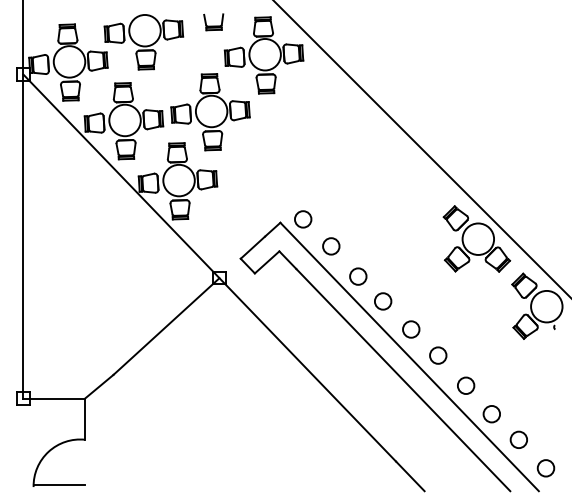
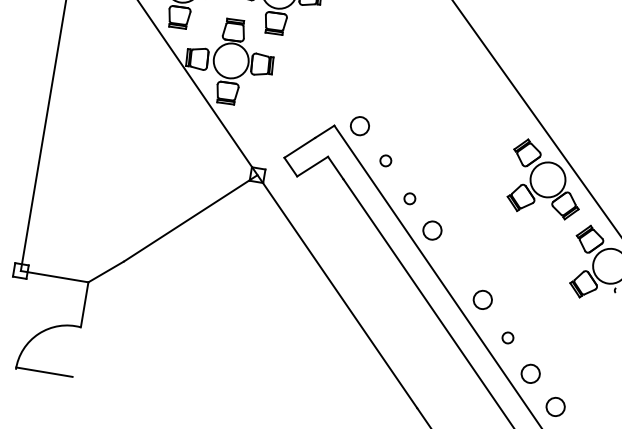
circle: (331, 246) -> (385, 160), size x0.6
circle: (358, 276) -> (410, 198), size x0.6
circle: (411, 329) -> (458, 266), removed
circle: (466, 385) -> (508, 337), size x0.6

